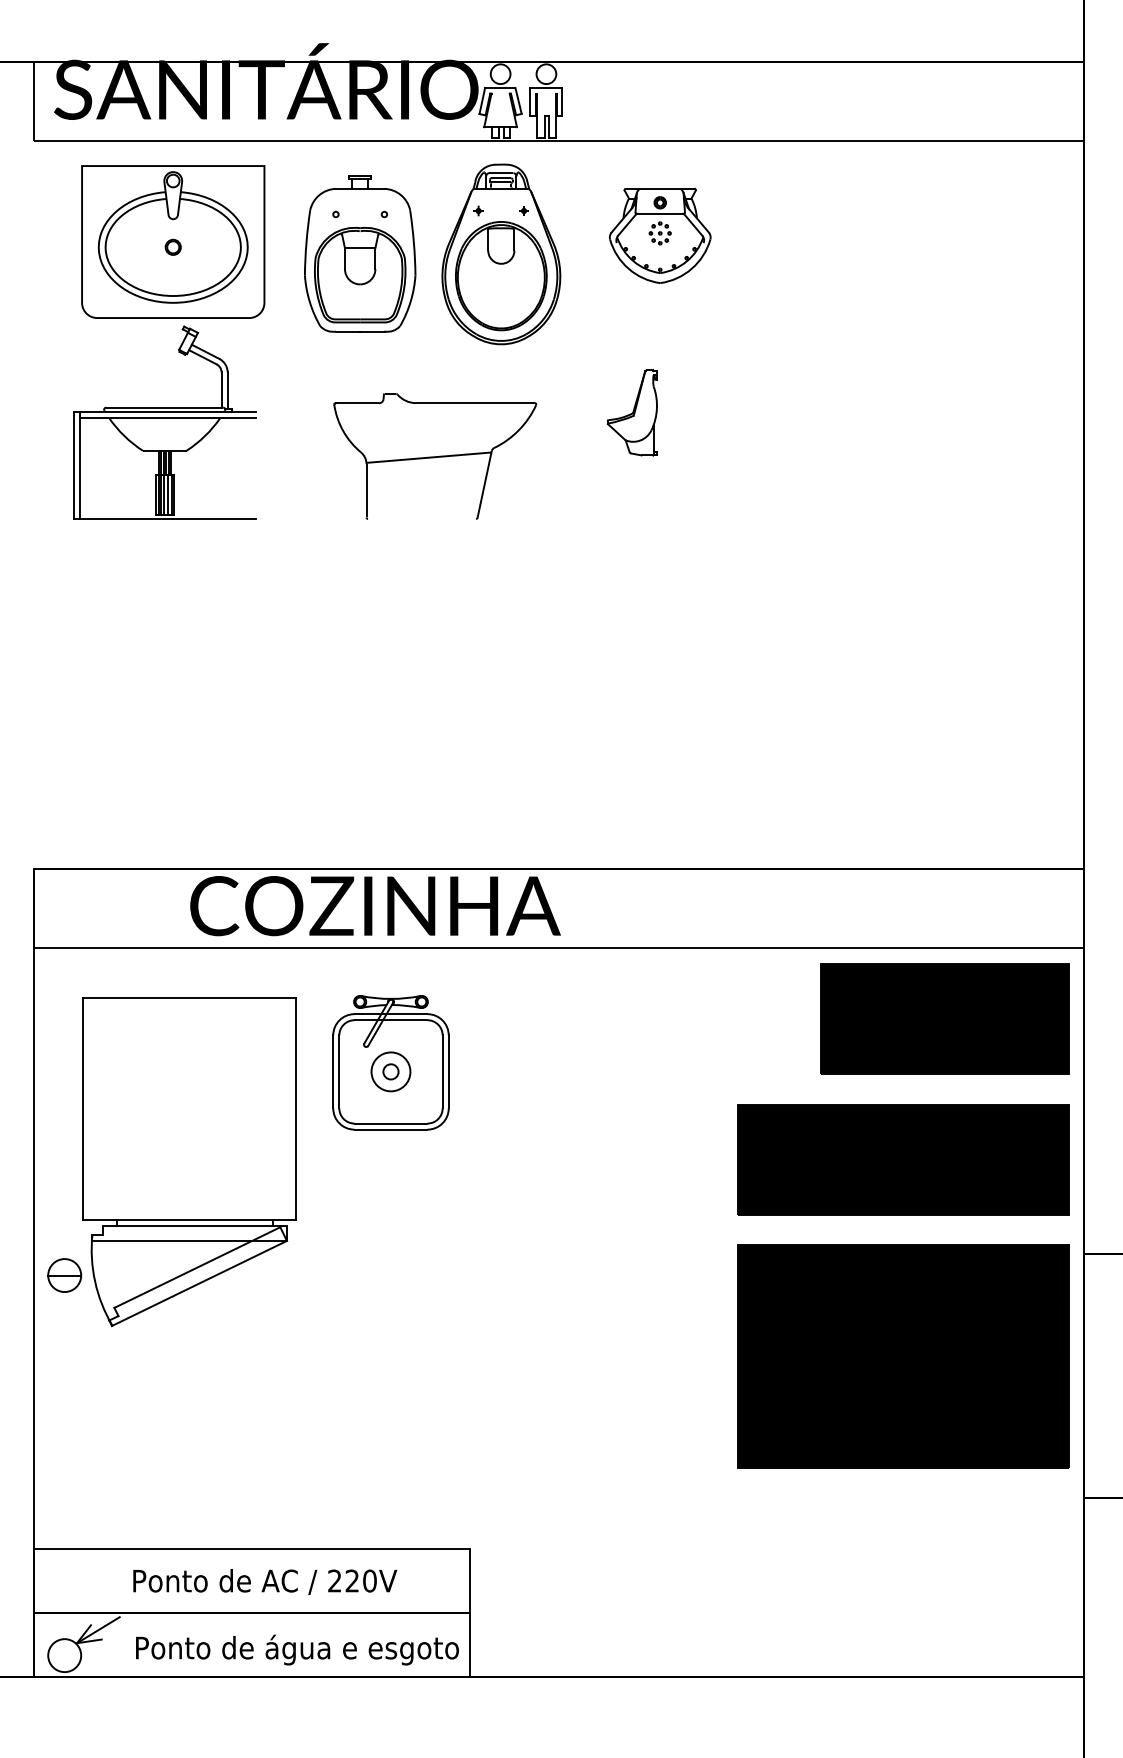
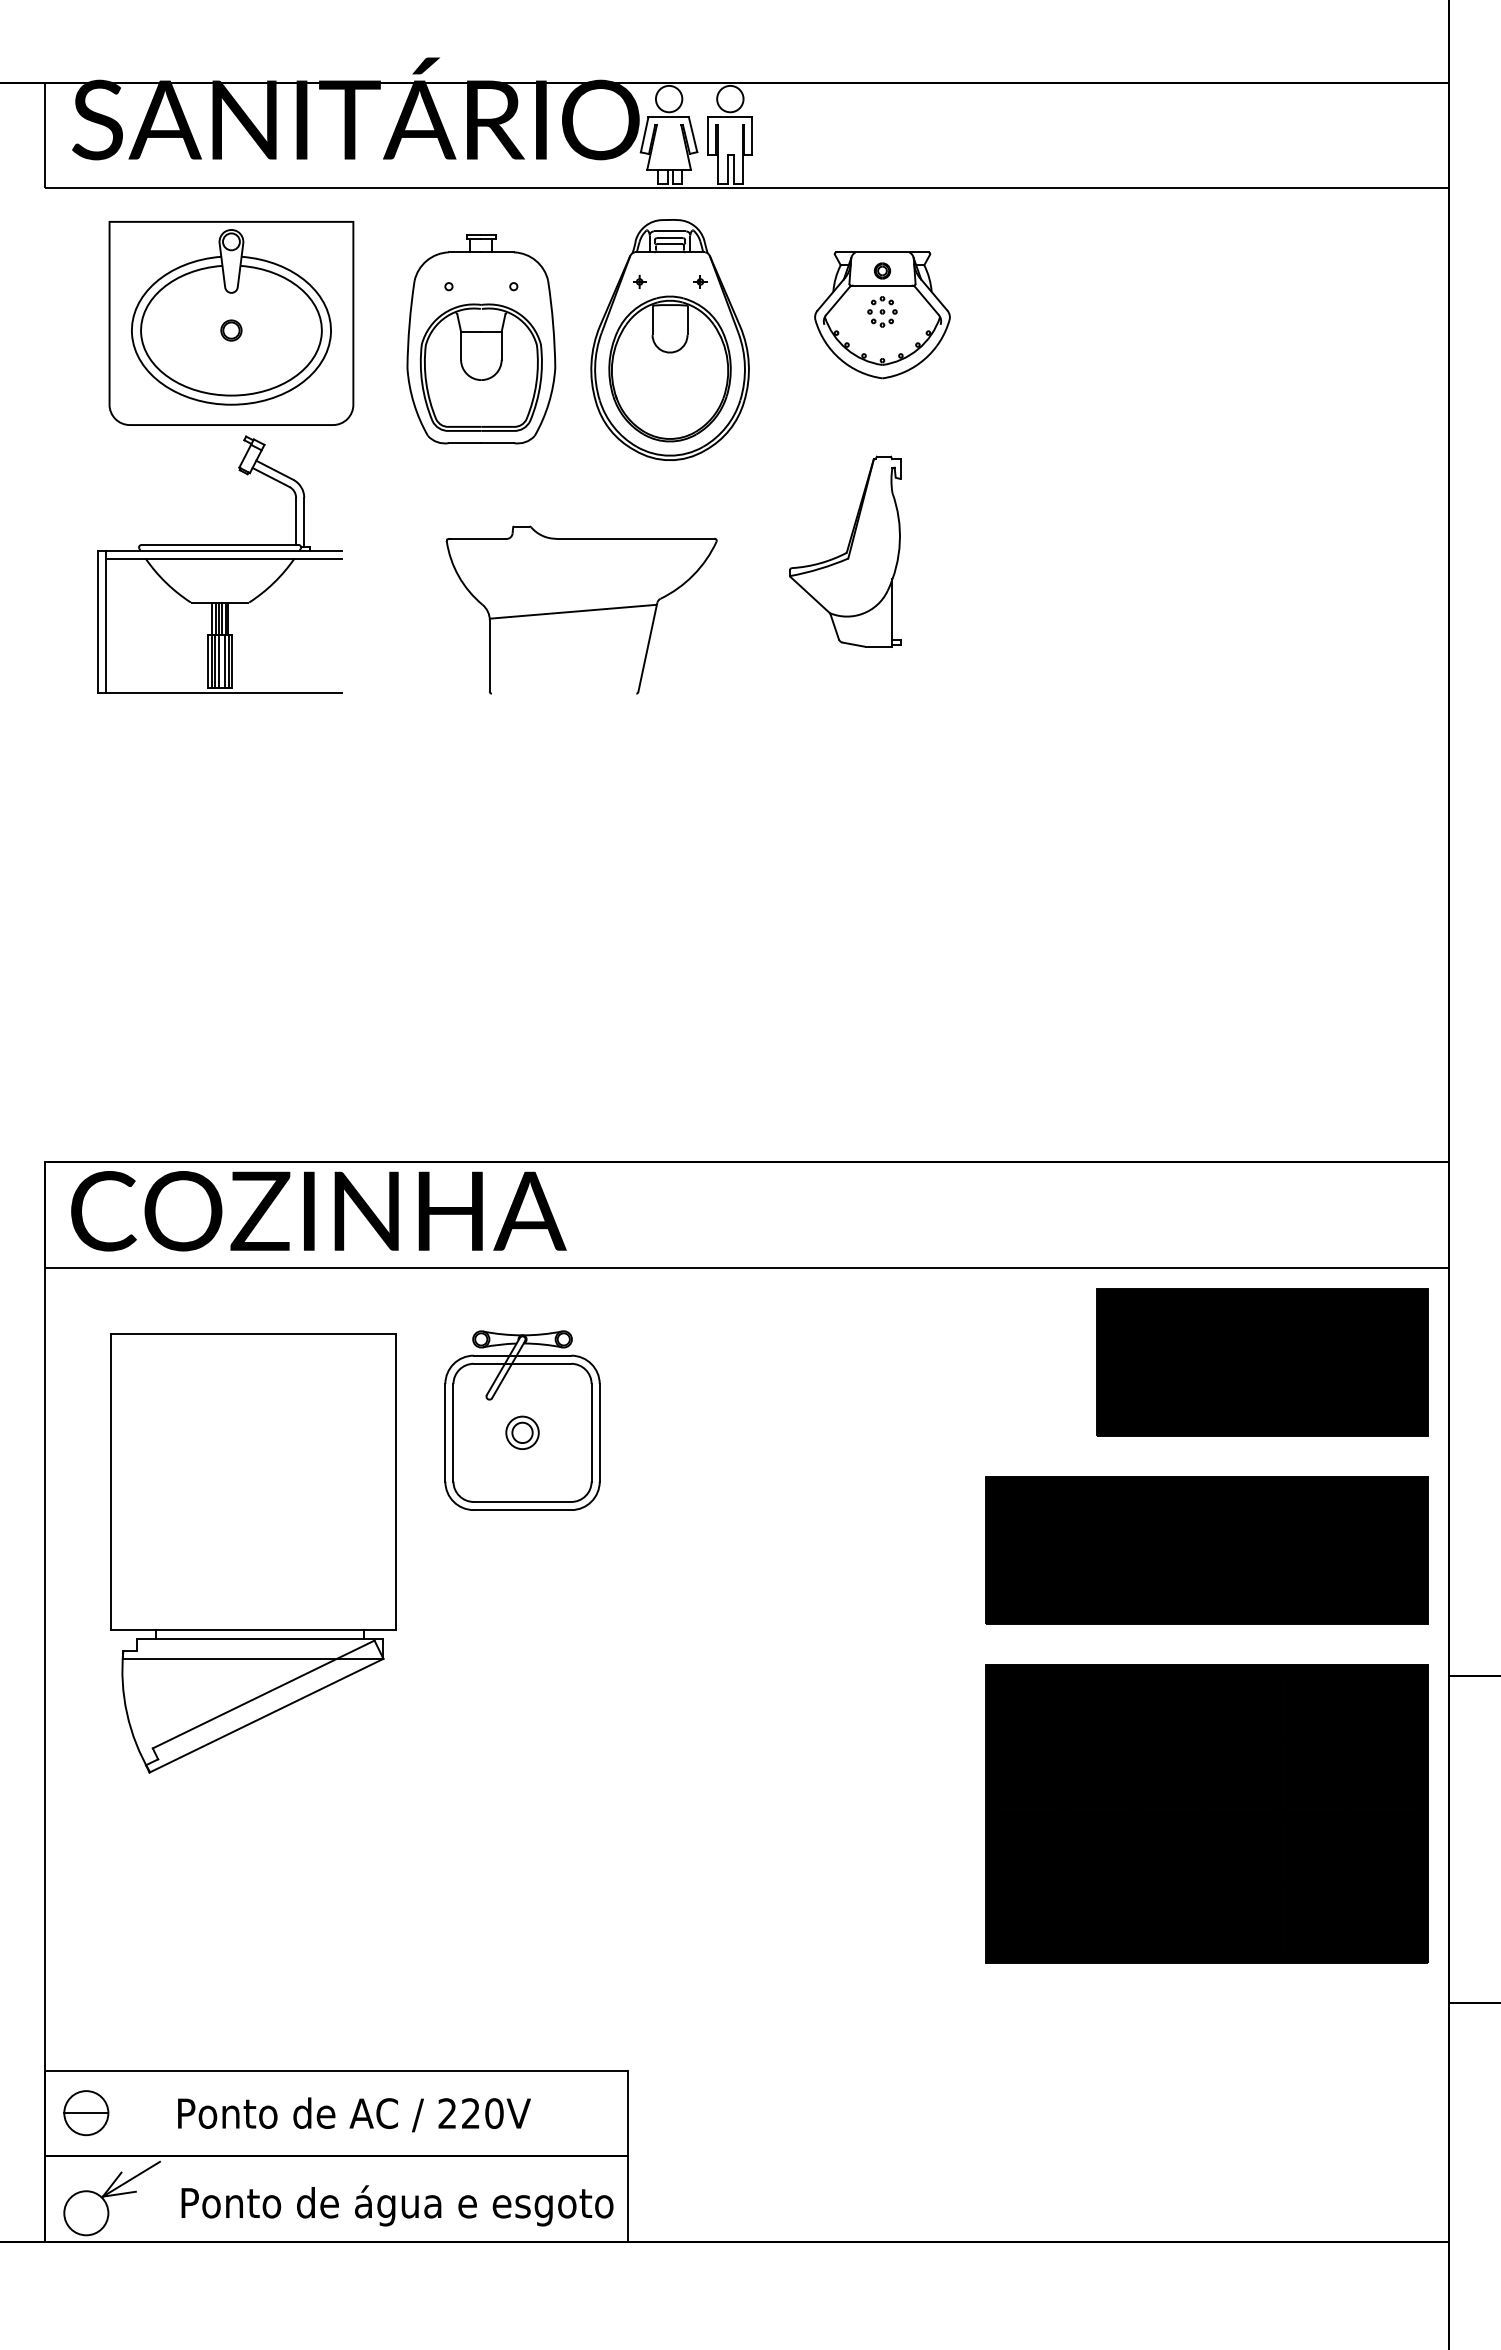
part: (632, 412) -> (845, 551), size x1.67
text: (375, 906) -> (318, 1211), moved
circle: (390, 1071) -> (522, 1432), size x0.62
part: (64, 1275) -> (86, 2113), moved

